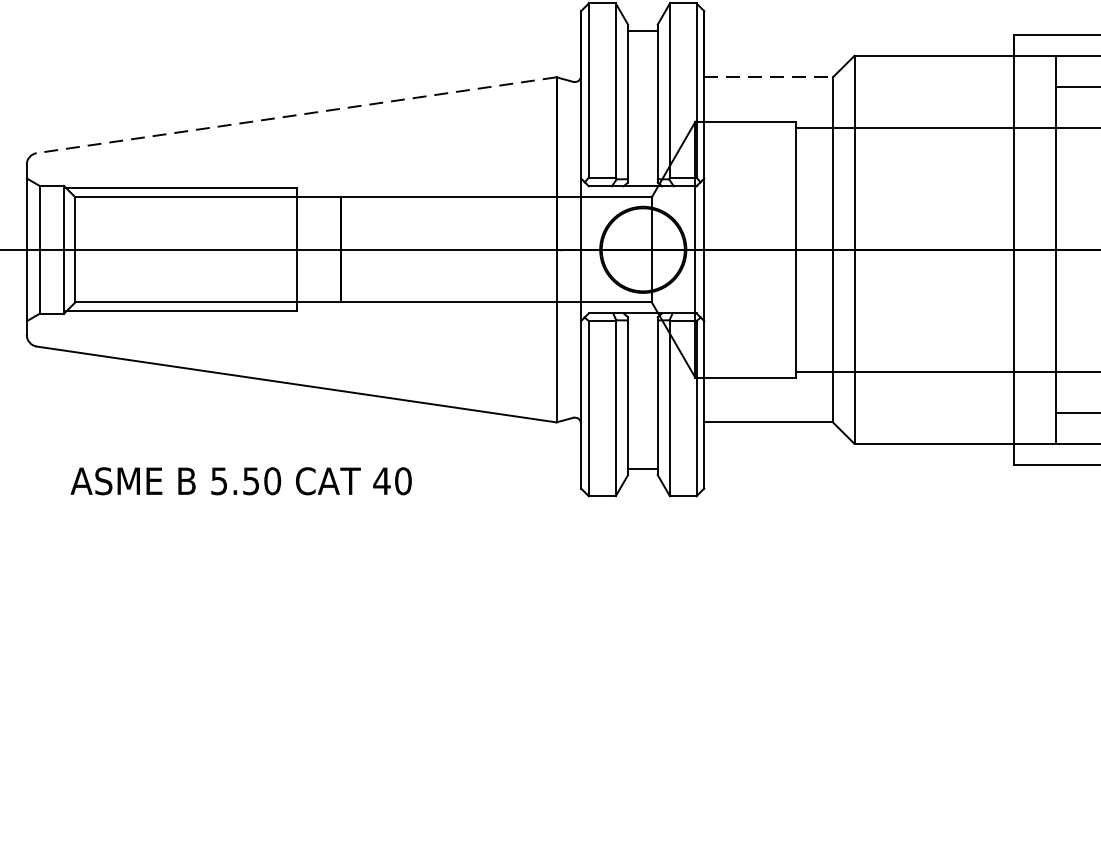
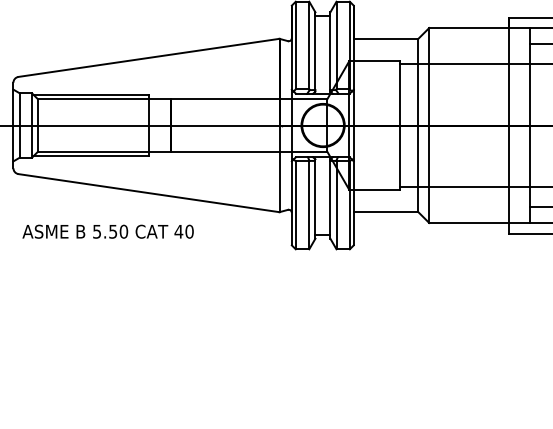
line: (769, 76) -> (386, 38), dashed -> solid
line: (295, 114) -> (148, 57), dashed -> solid
text: (239, 480) -> (107, 231), moved

